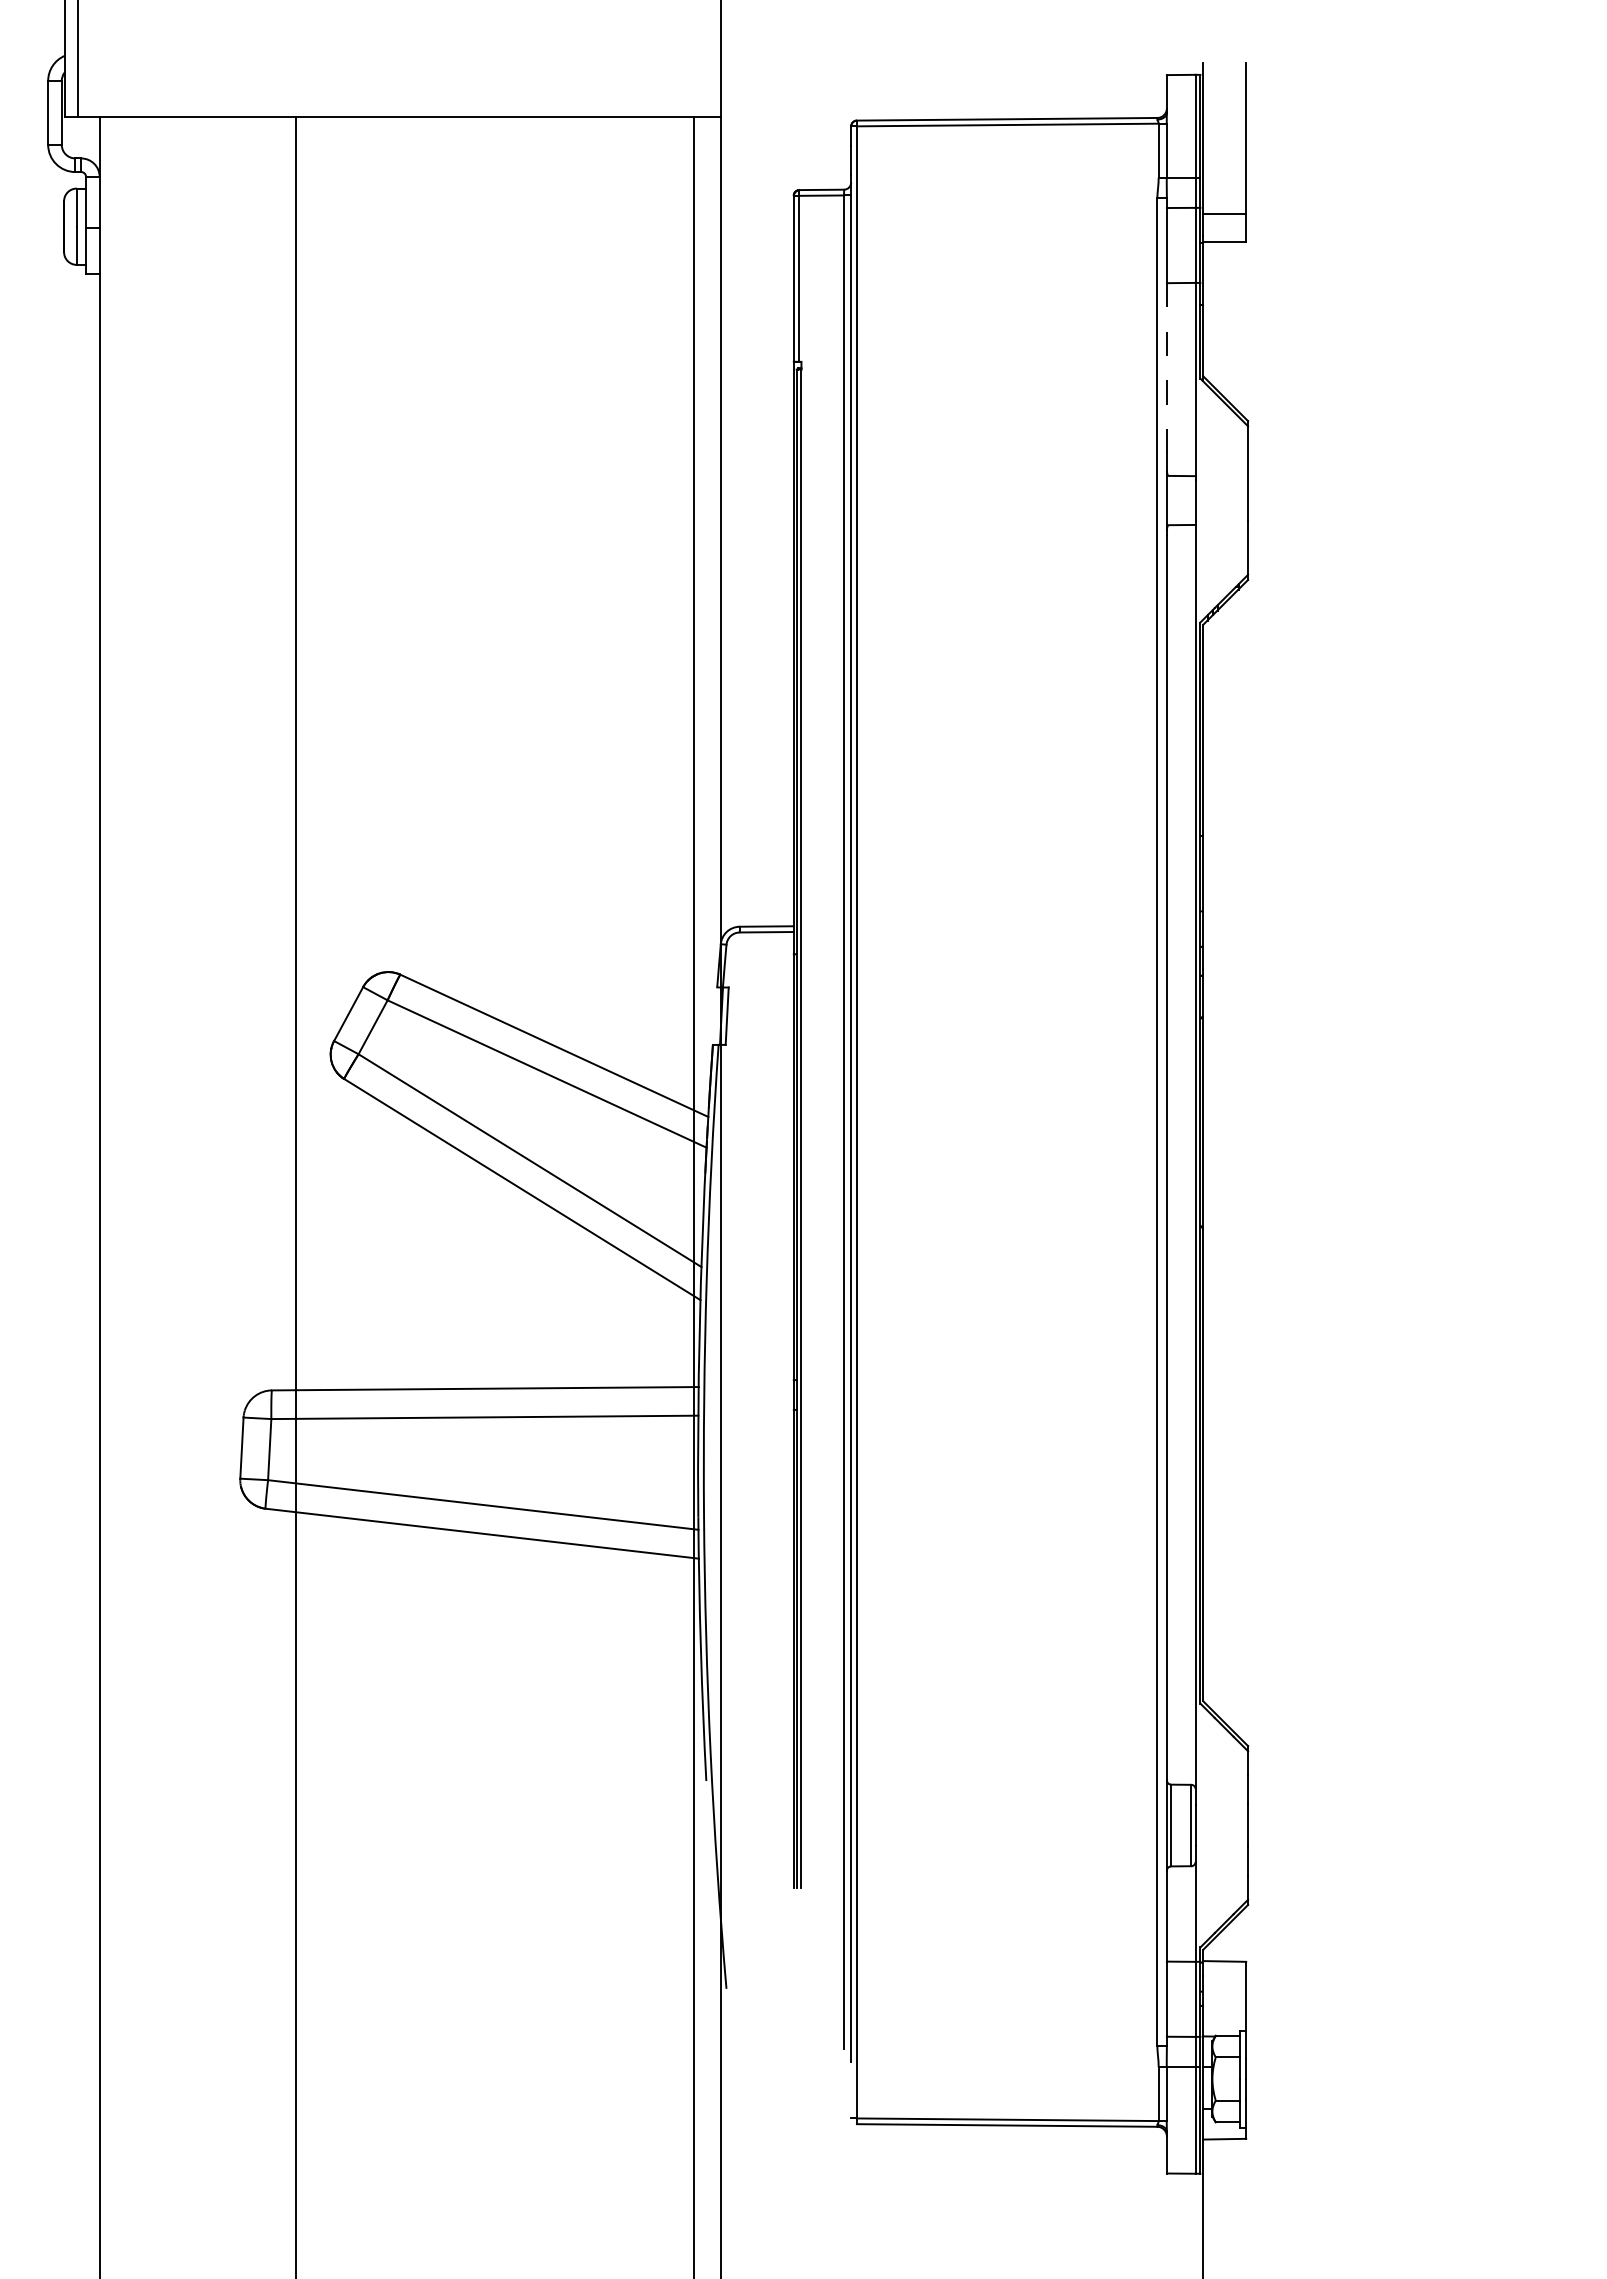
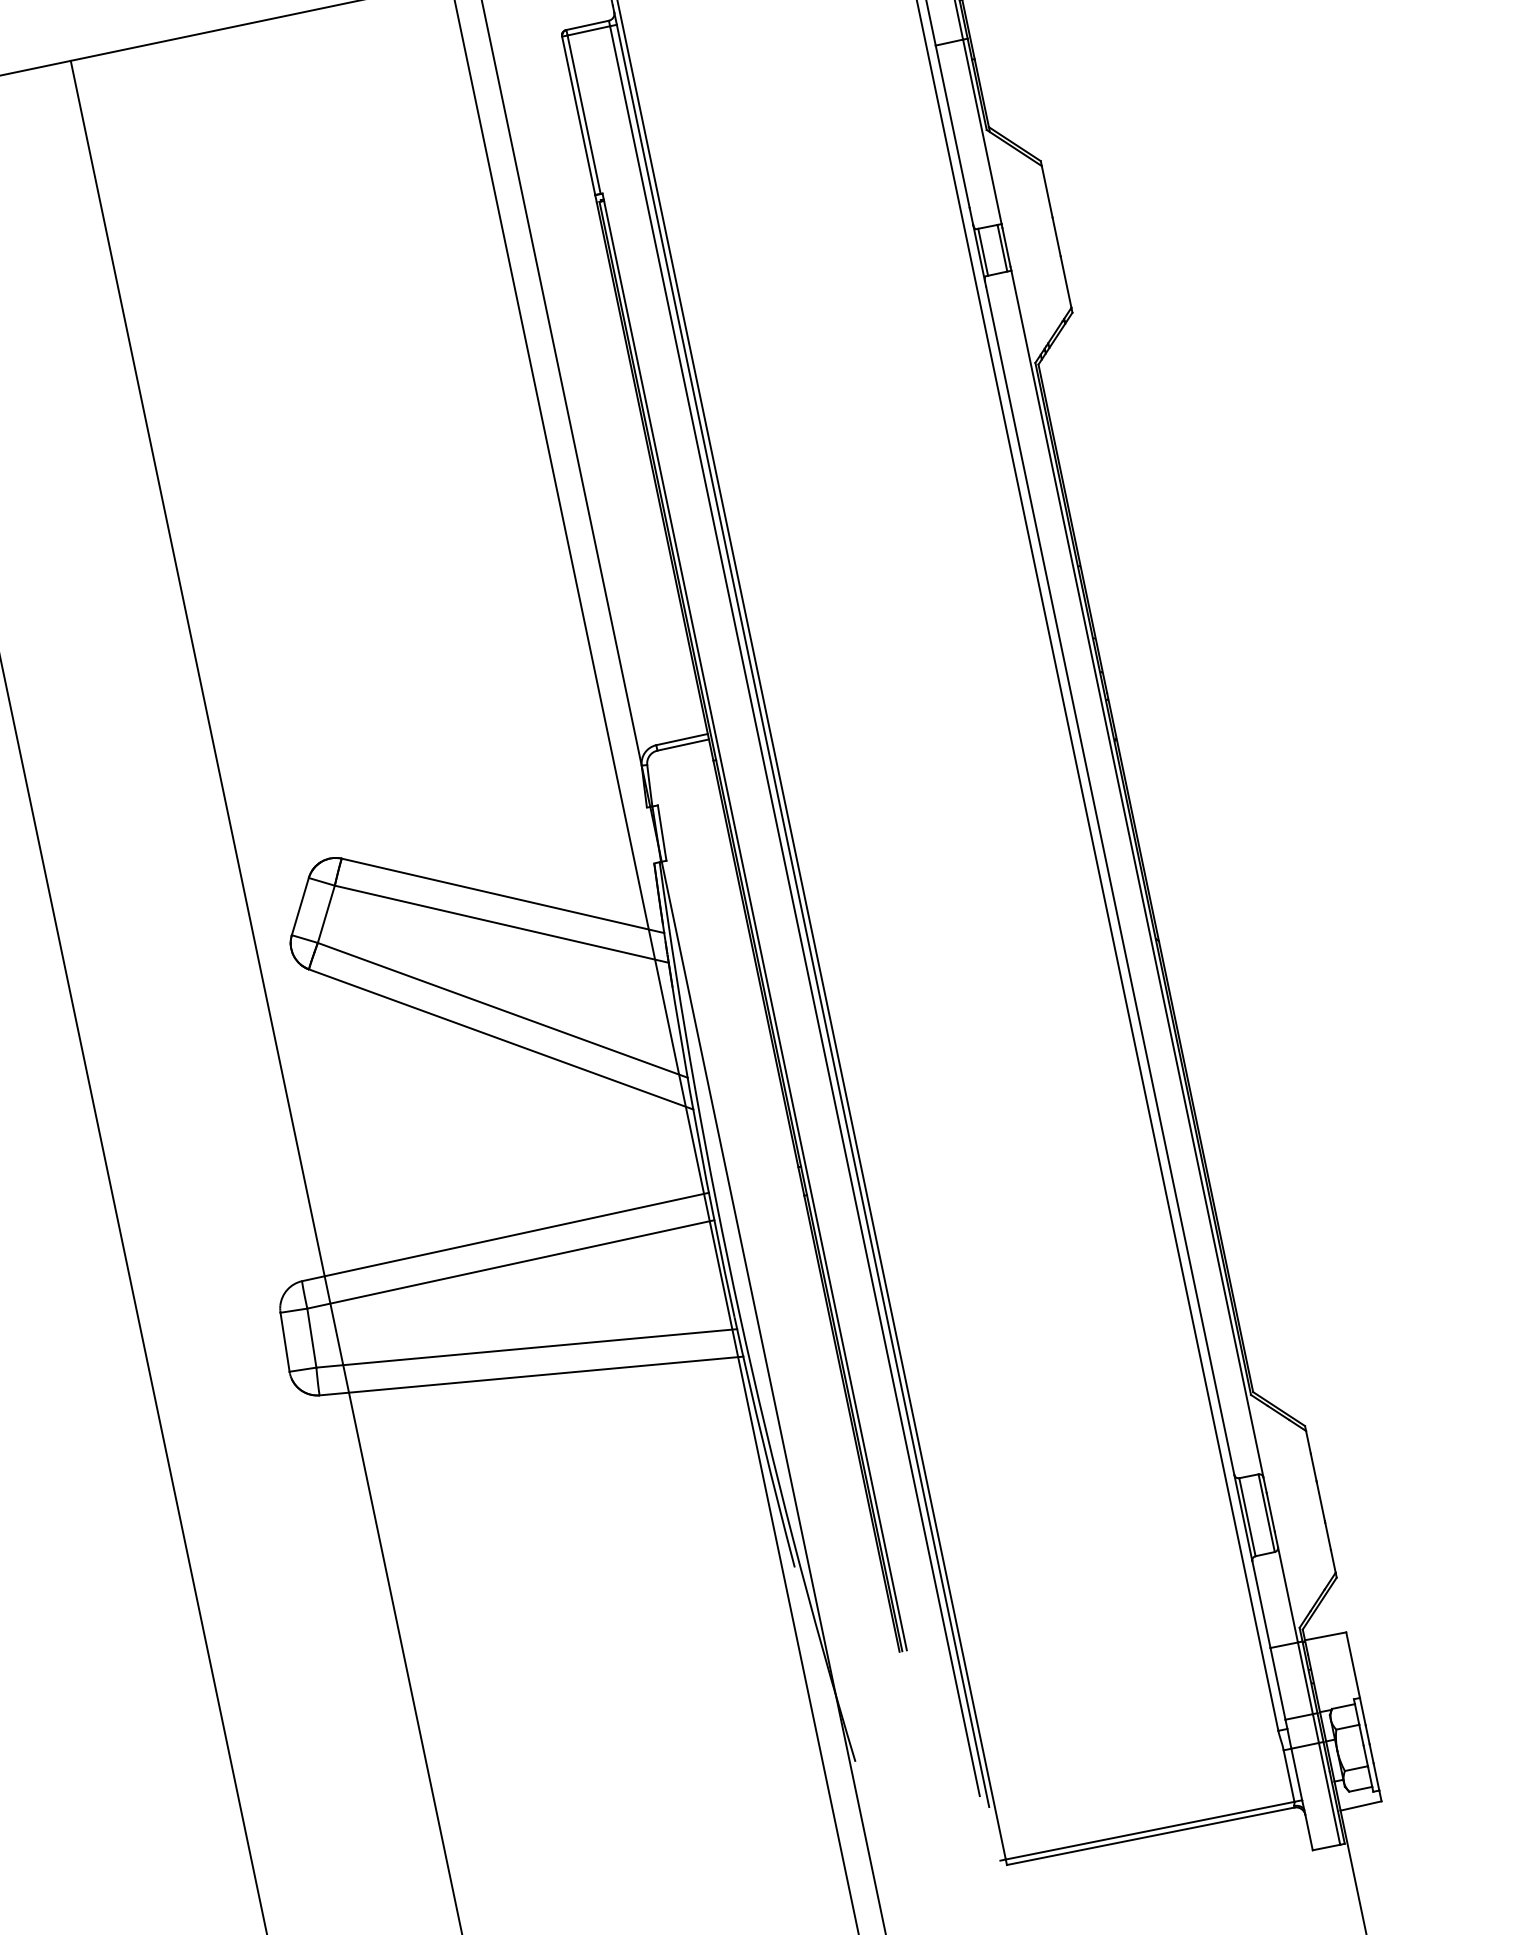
line: (1166, 368) -> (952, 127), dashed -> solid
line: (1171, 500) -> (983, 252), added
line: (1191, 500) -> (1002, 248), added

